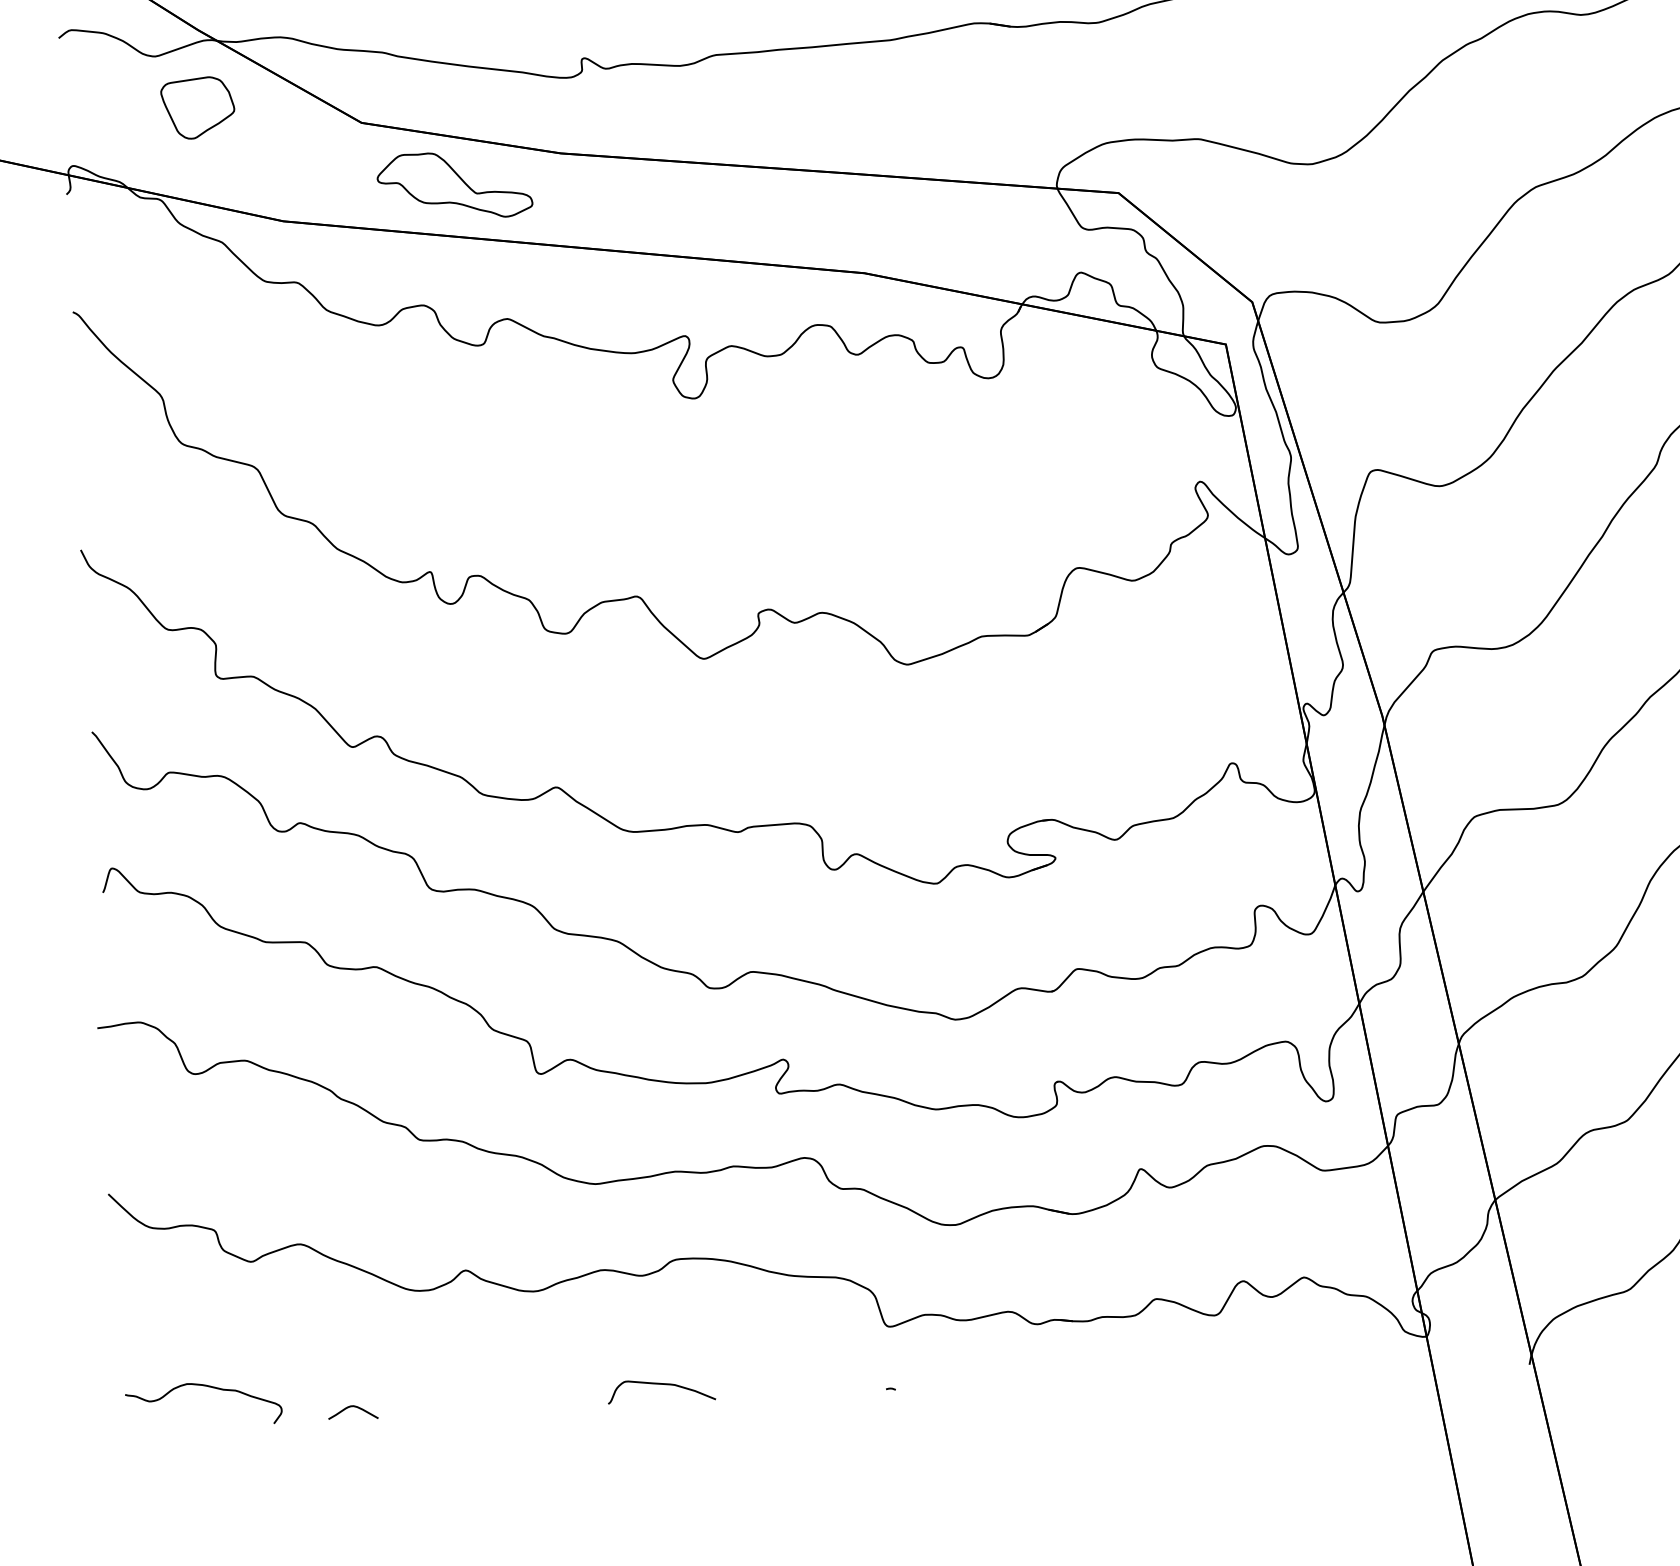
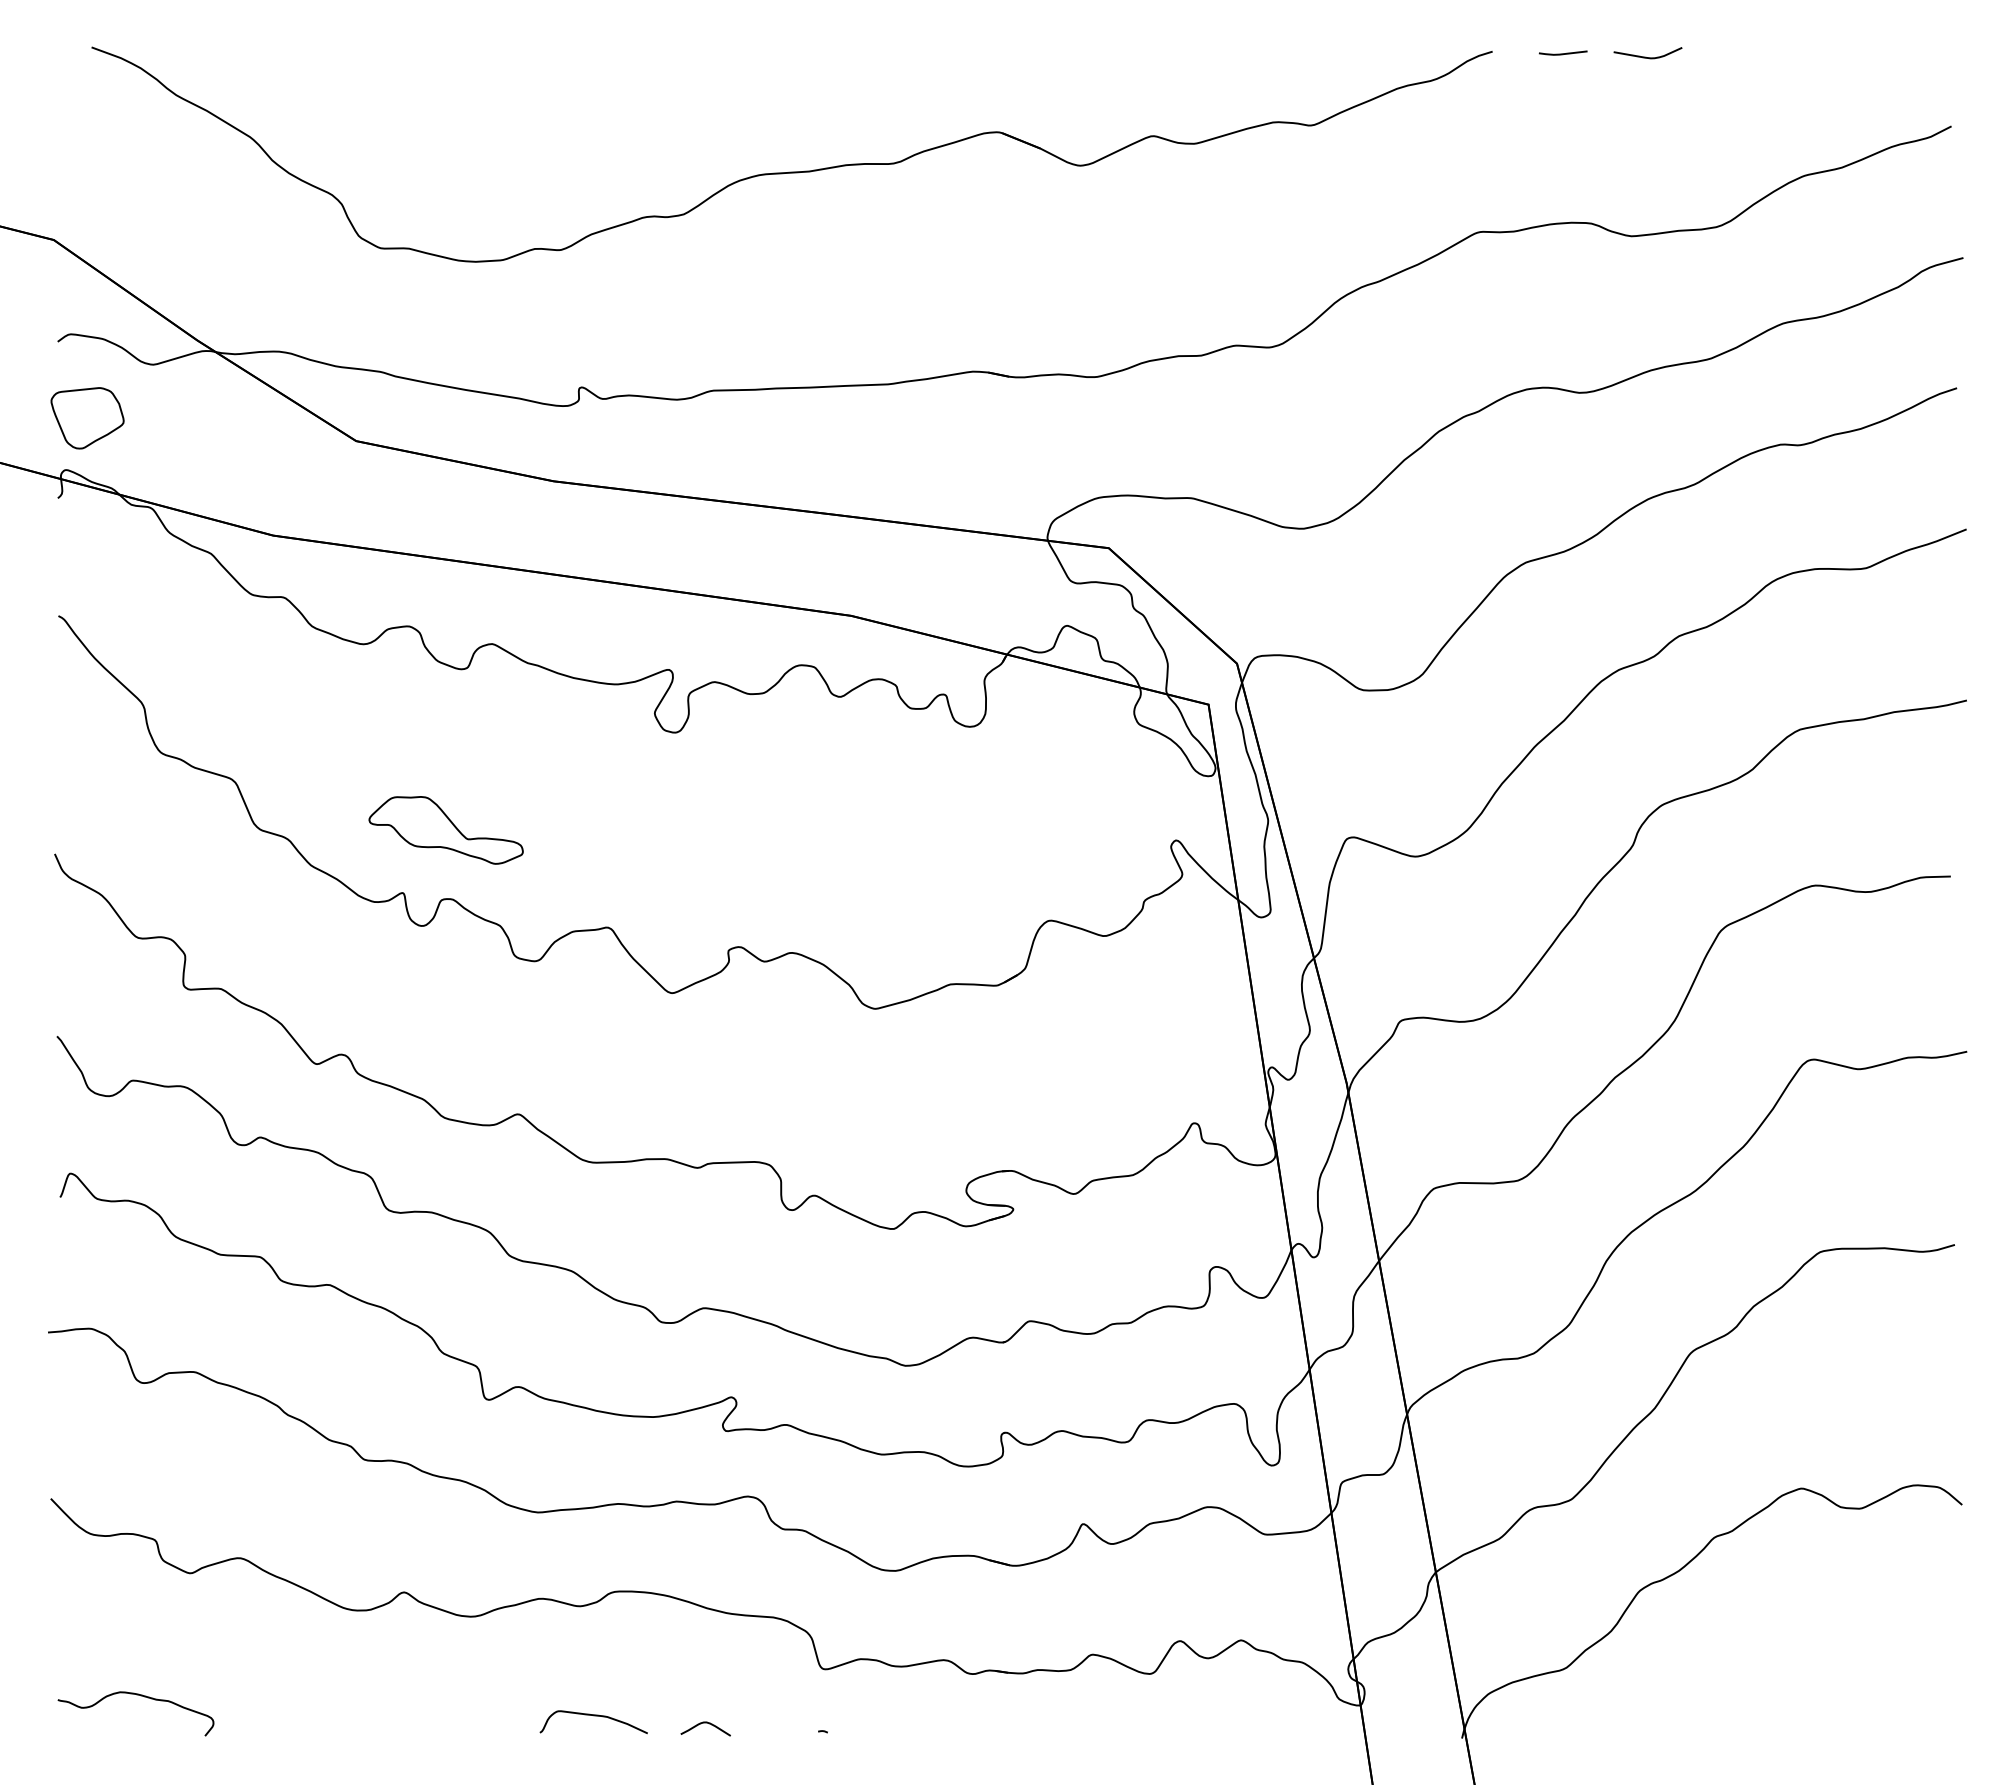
part: (198, 108) -> (87, 418), moved
part: (454, 185) -> (445, 830), moved
curve: (352, 1407) -> (705, 1723), moved

